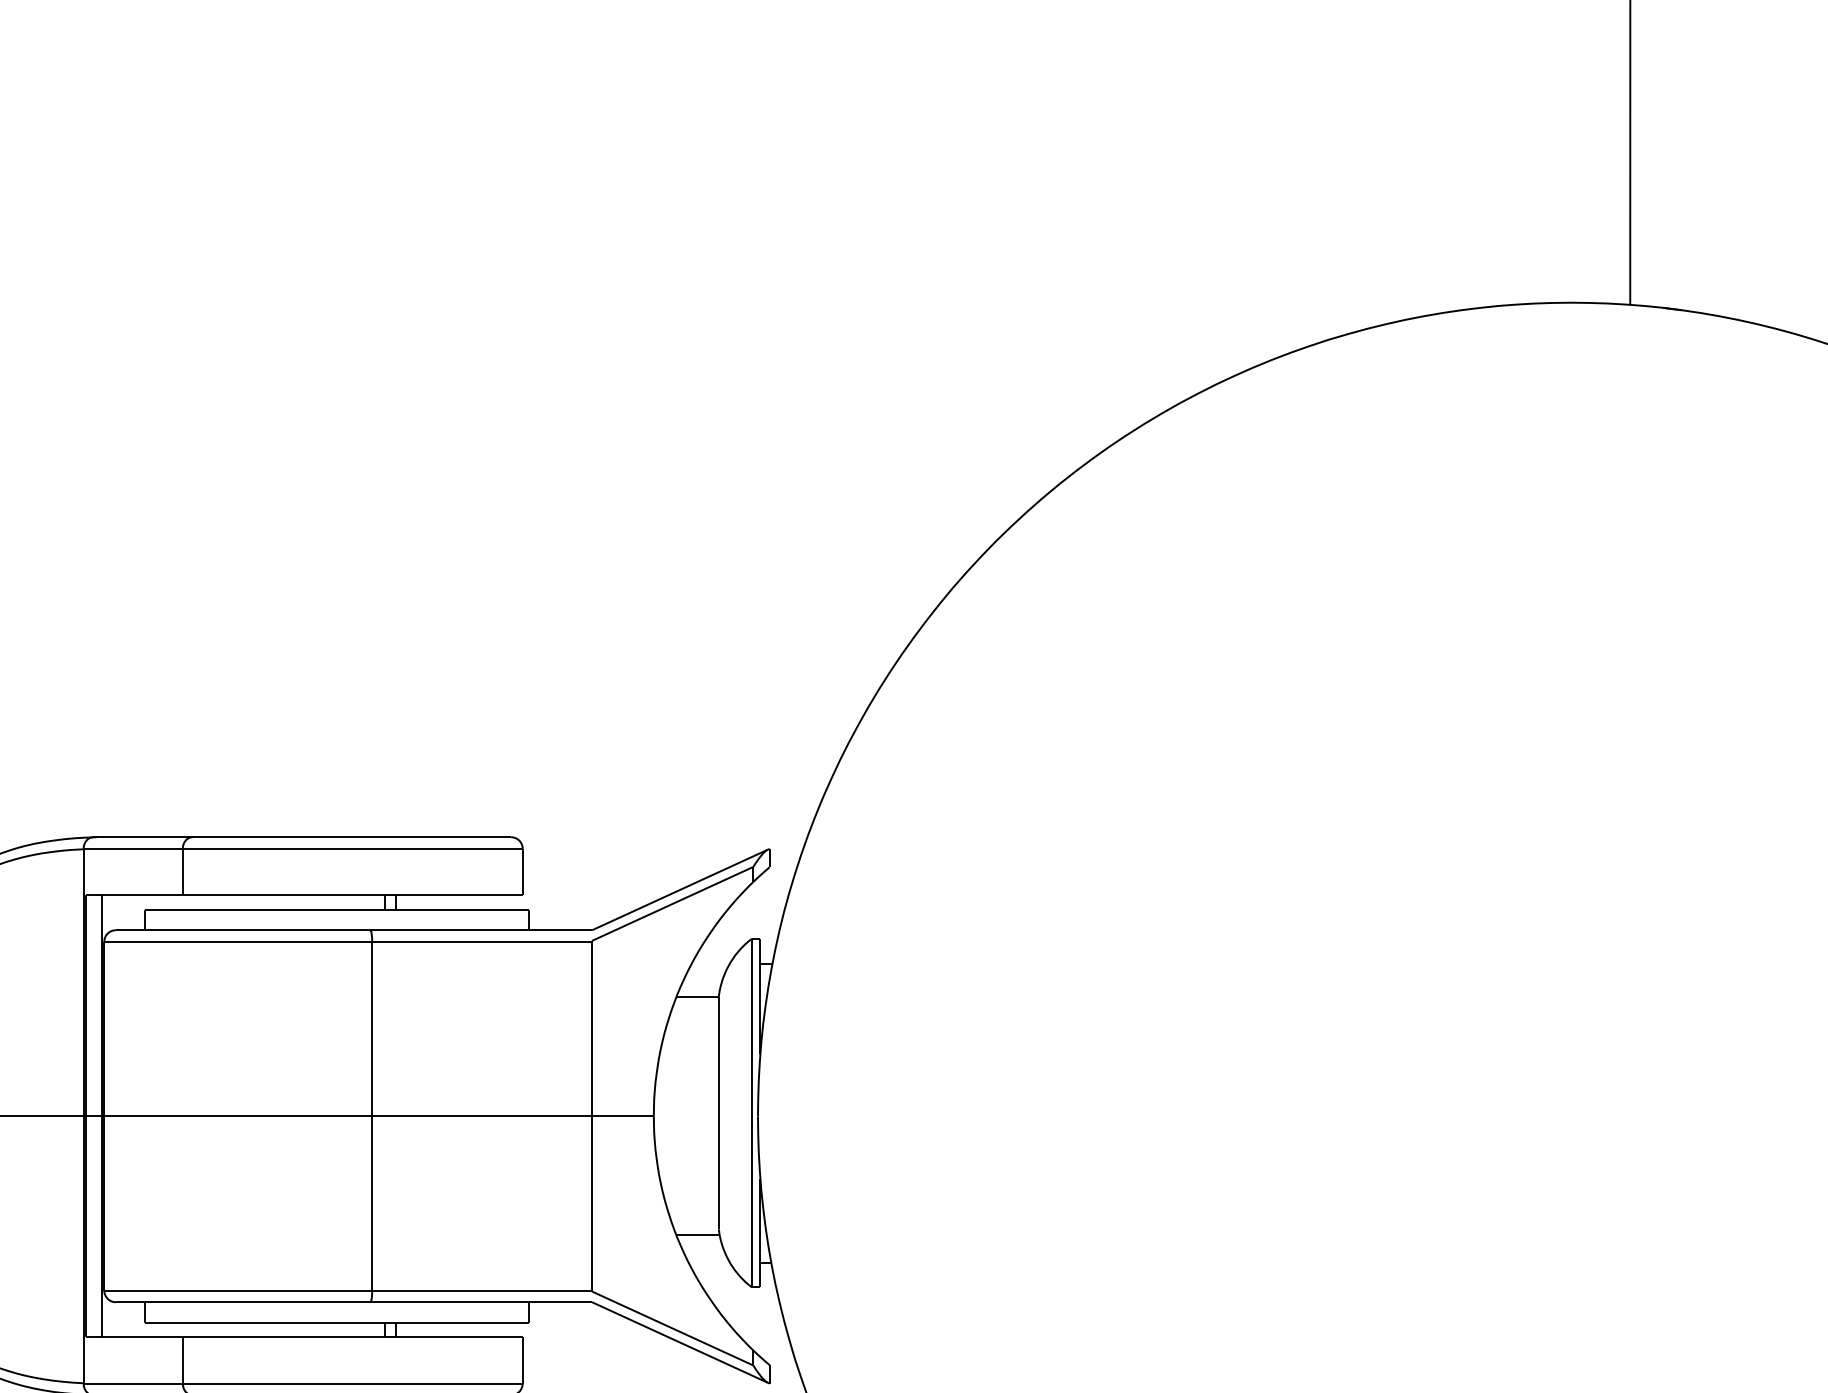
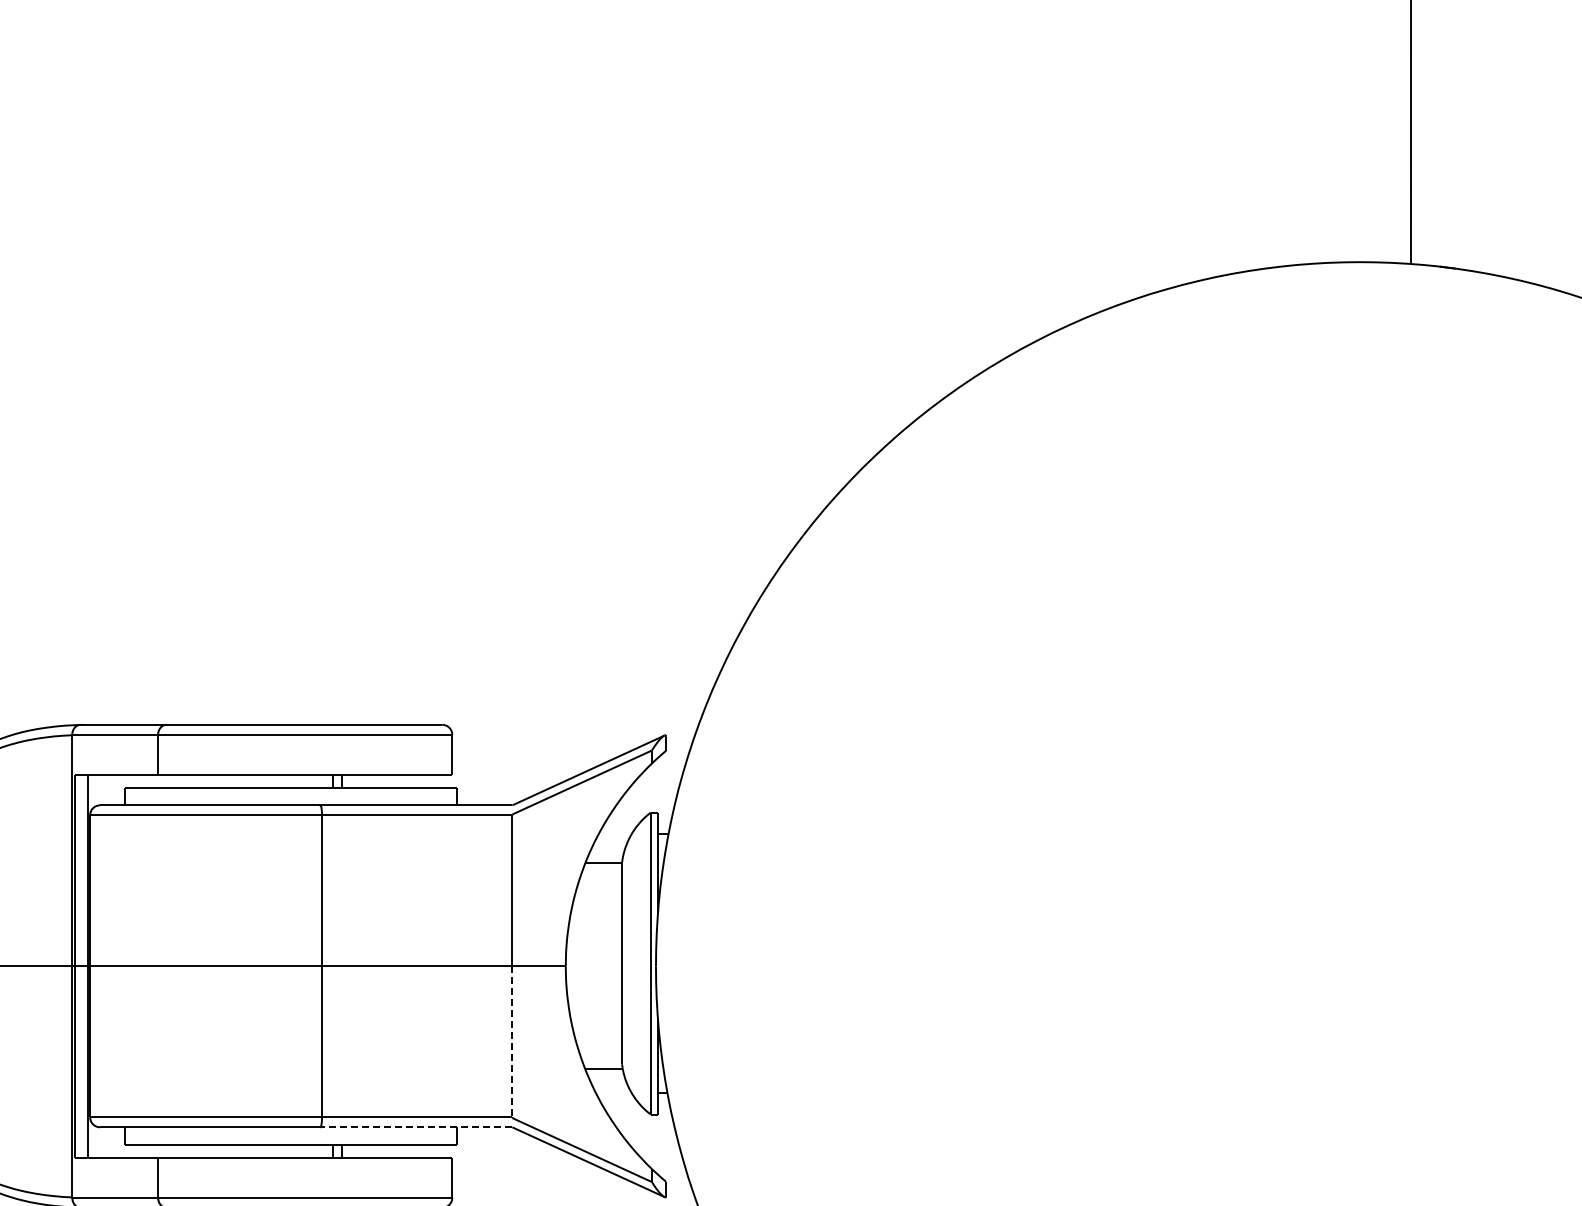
line: (592, 1204) -> (512, 1042), solid -> dashed
line: (481, 1302) -> (416, 1127), solid -> dashed

